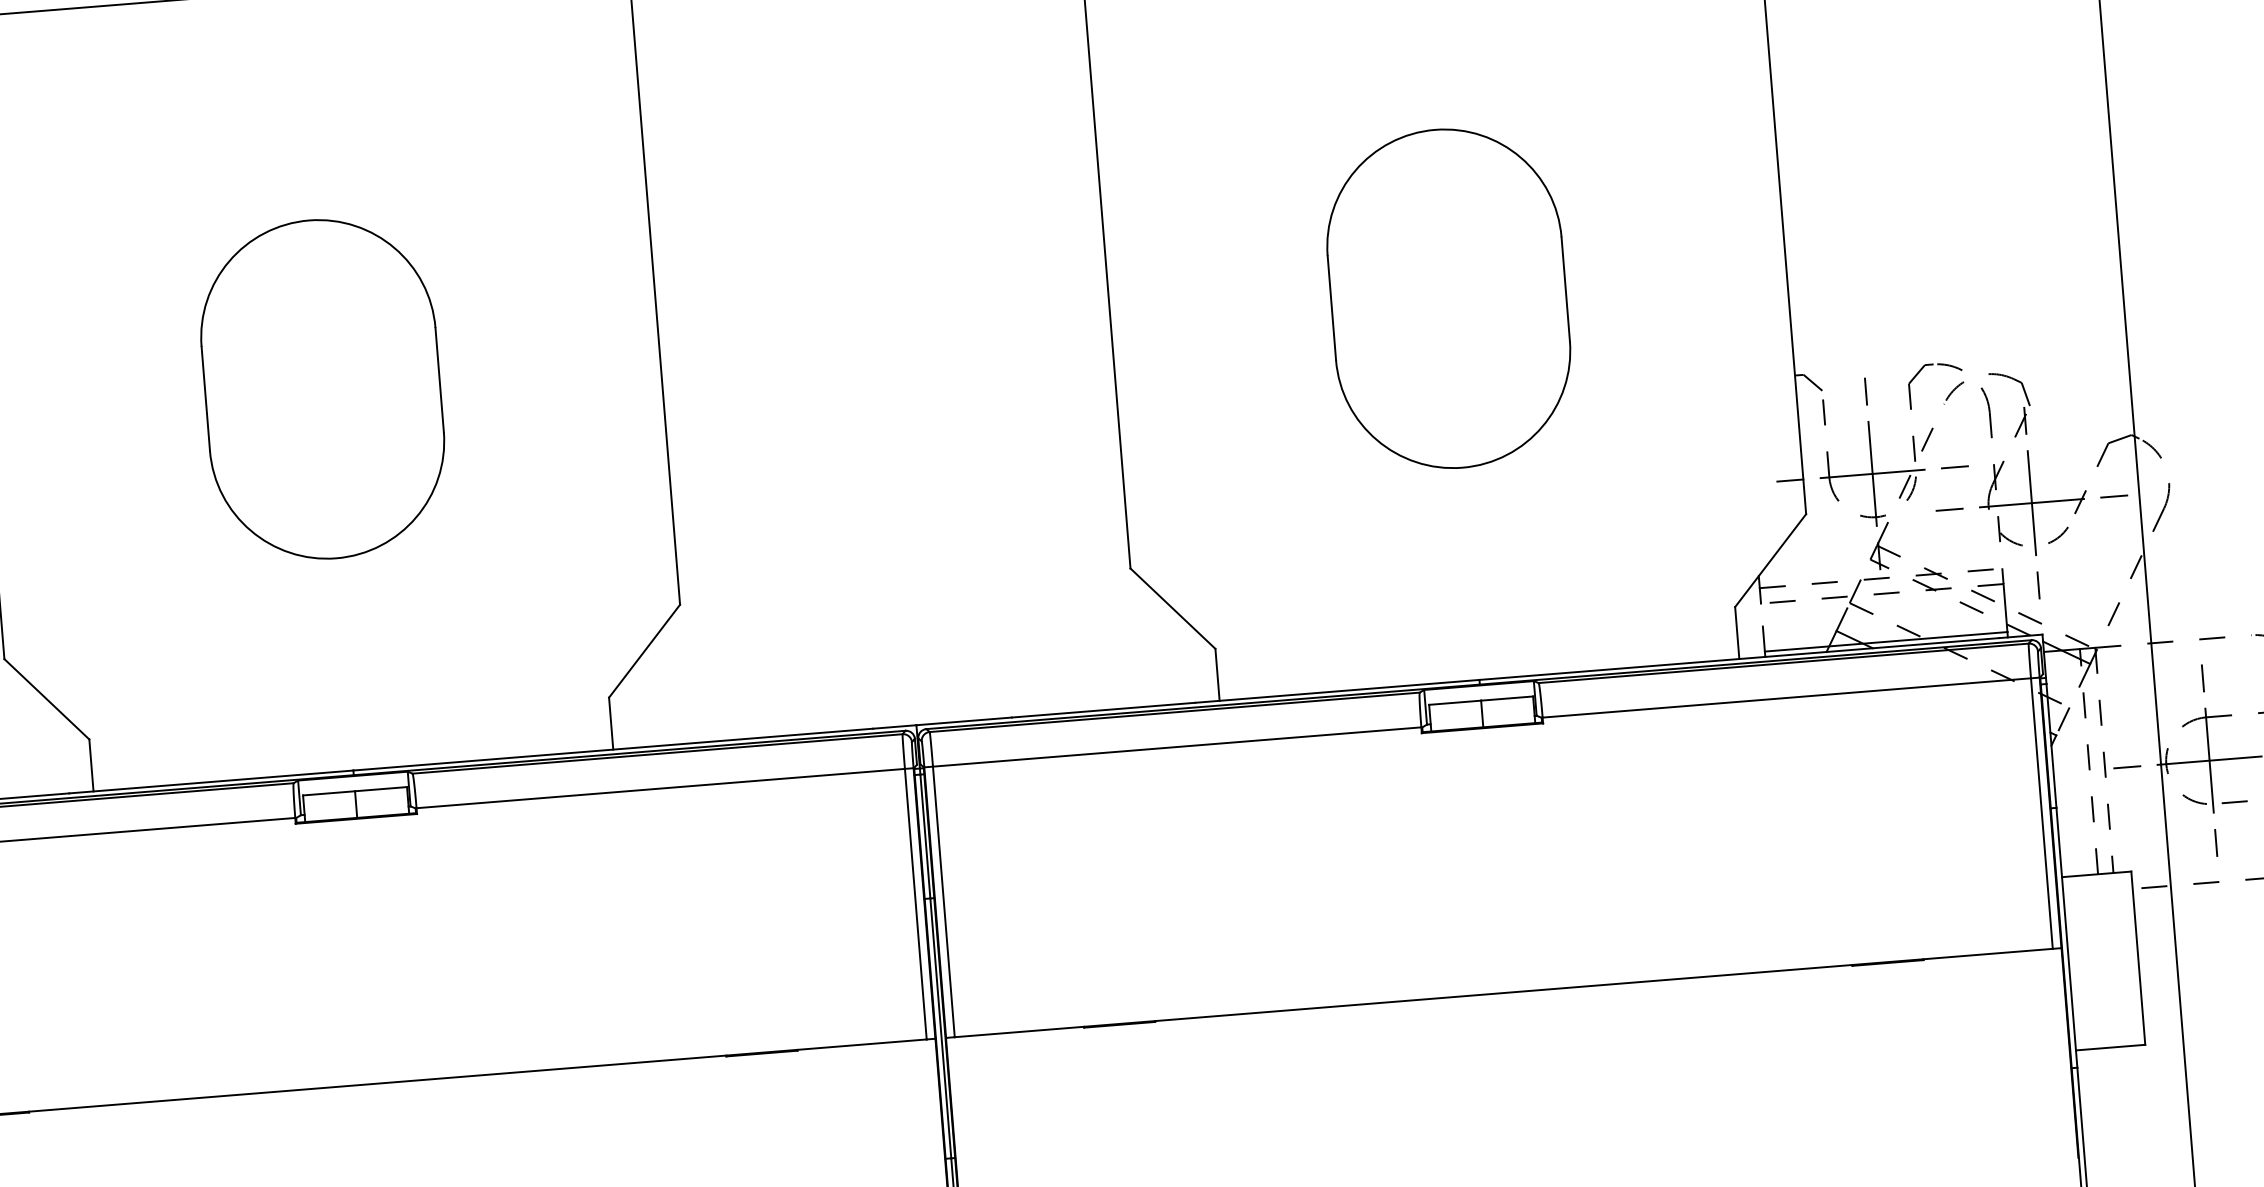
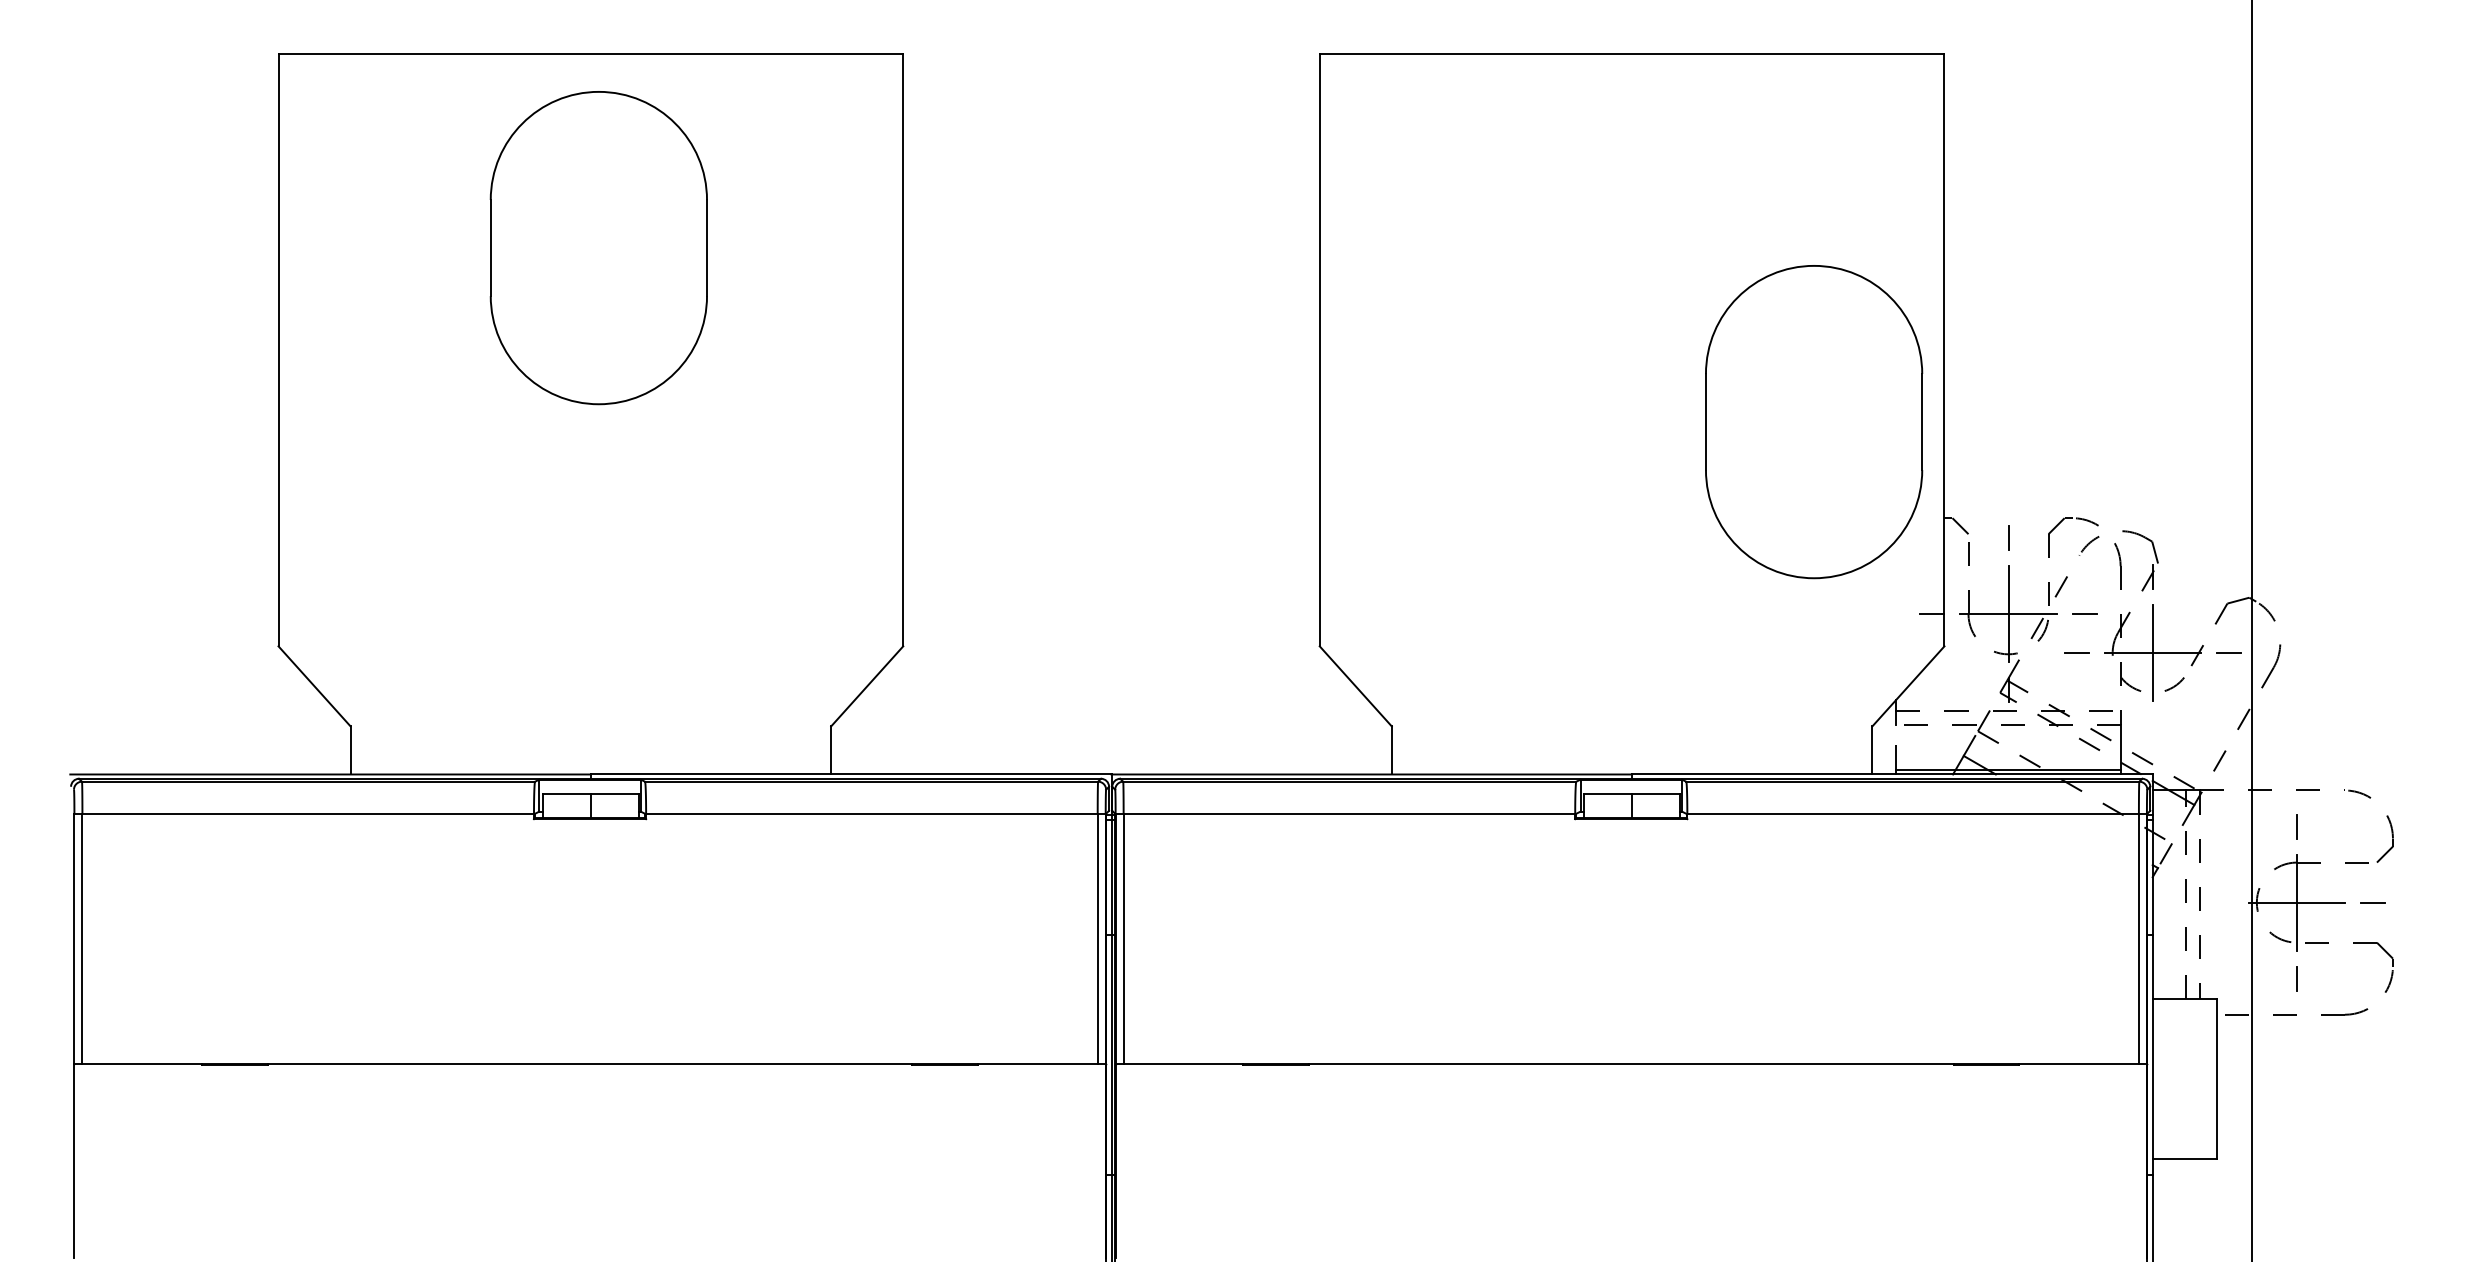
part: (1449, 299) -> (1814, 422), moved
part: (322, 389) -> (598, 248), moved
line: (2038, 584) -> (2152, 728), removed
line: (2126, 767) -> (2220, 902), removed

